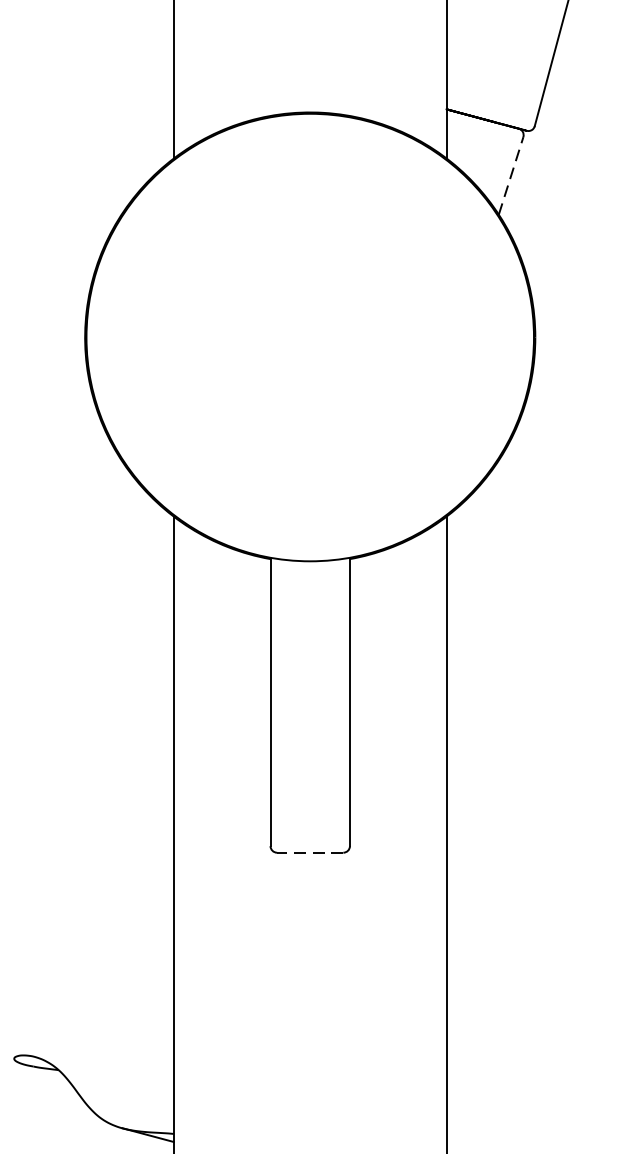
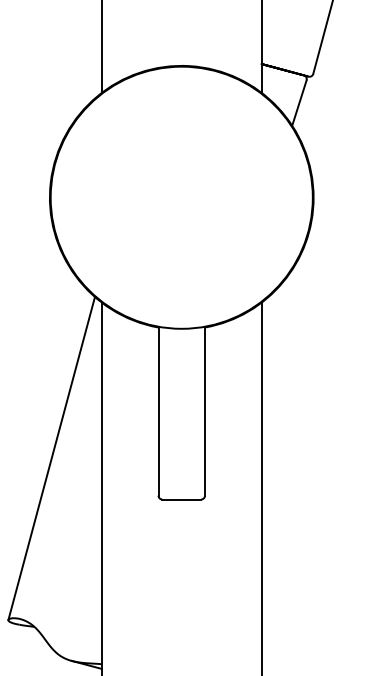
line: (511, 176) -> (299, 103), dashed -> solid
line: (87, 782) -> (51, 458), added
line: (309, 852) -> (181, 499), dashed -> solid

